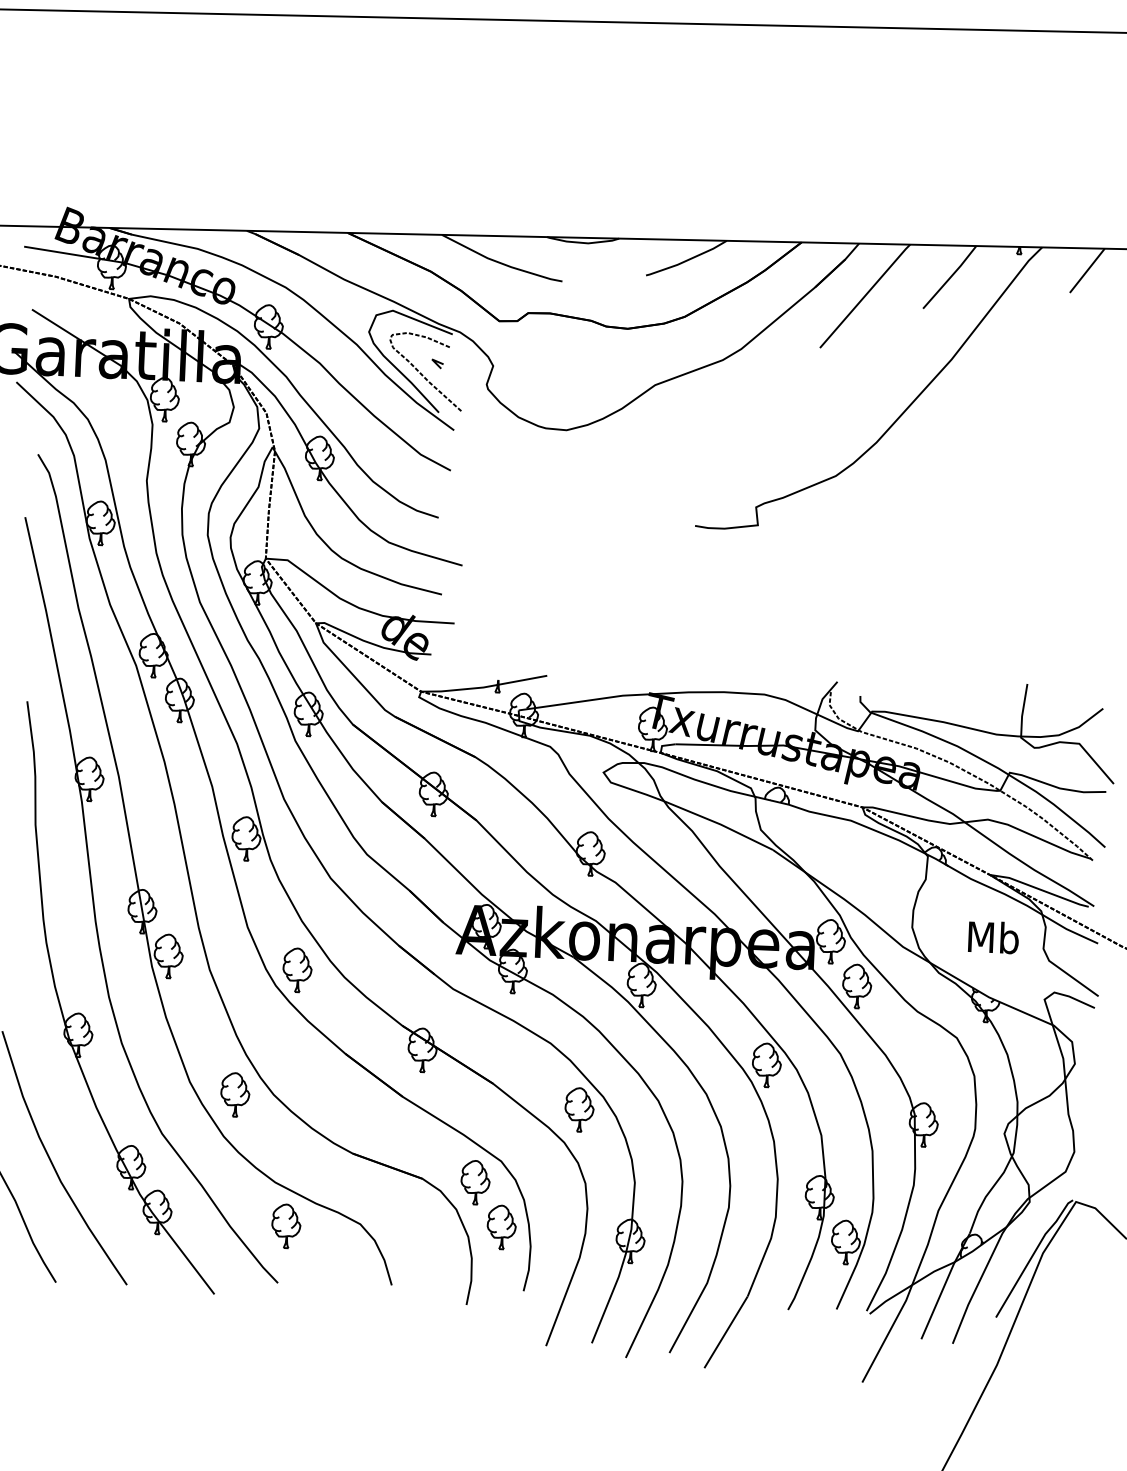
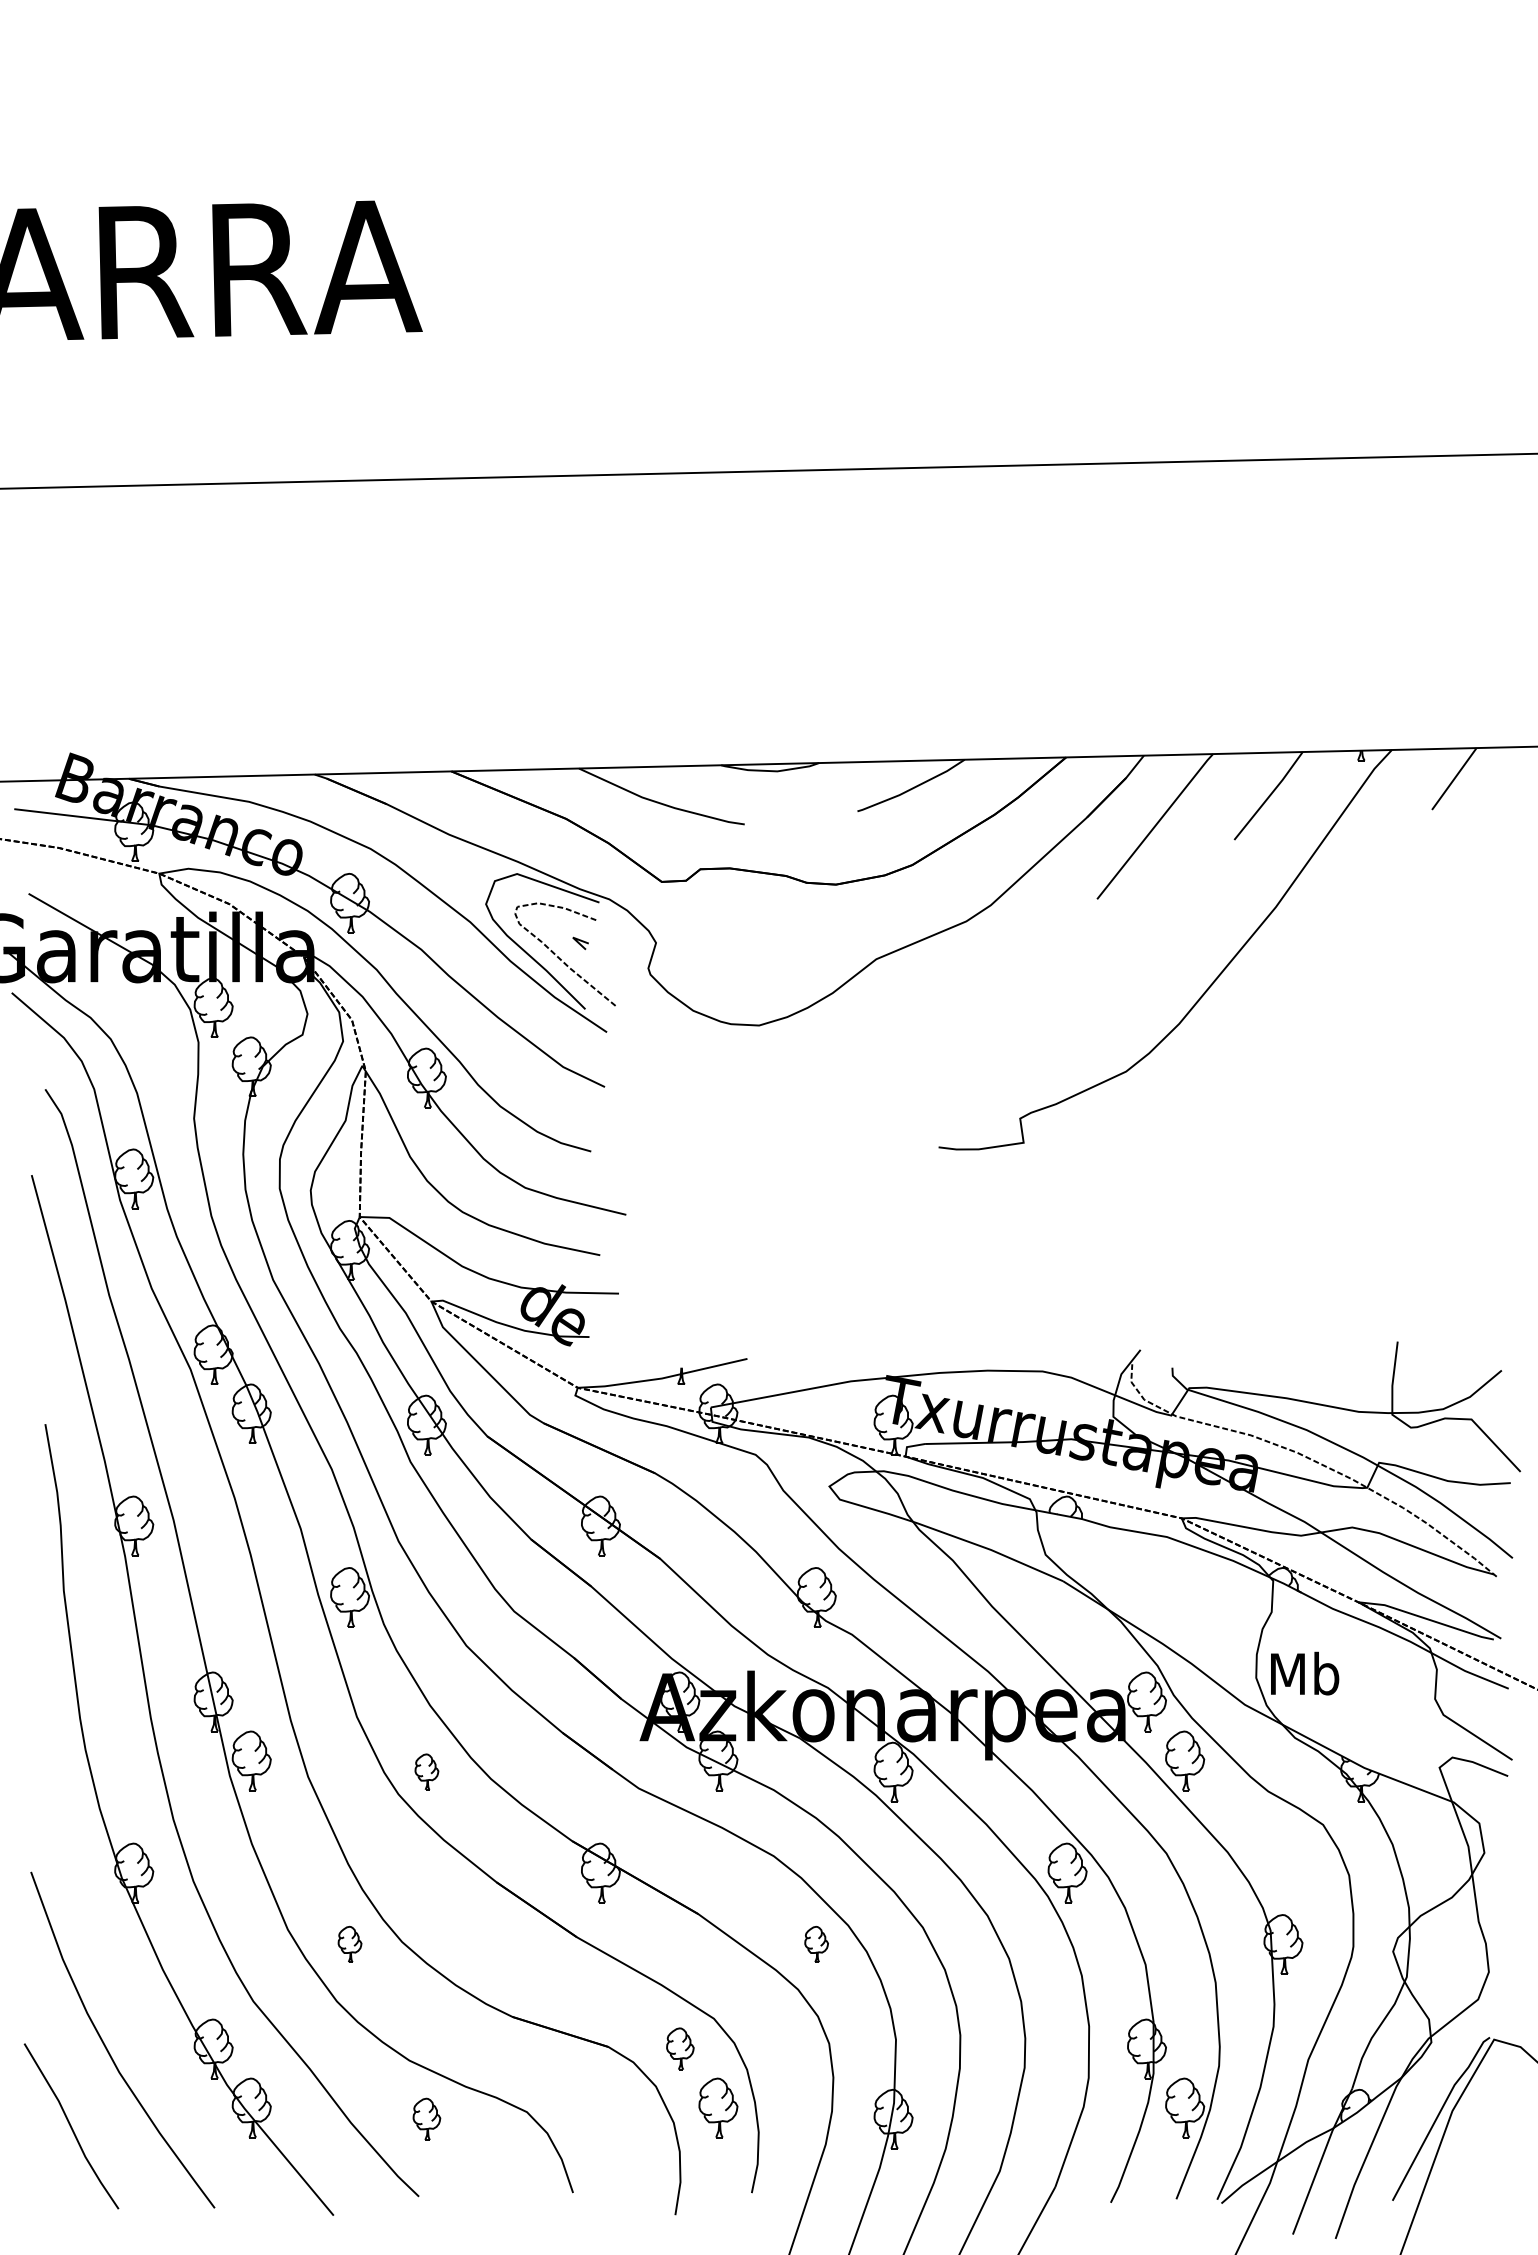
text: (994, 937) -> (1305, 1673), moved
part: (297, 969) -> (426, 1771), size x0.6
part: (234, 1094) -> (349, 1944), size x0.6
part: (579, 1109) -> (816, 1944), size x0.6
part: (475, 1182) -> (680, 2048), size x0.7
part: (286, 1226) -> (426, 2119), size x0.7

